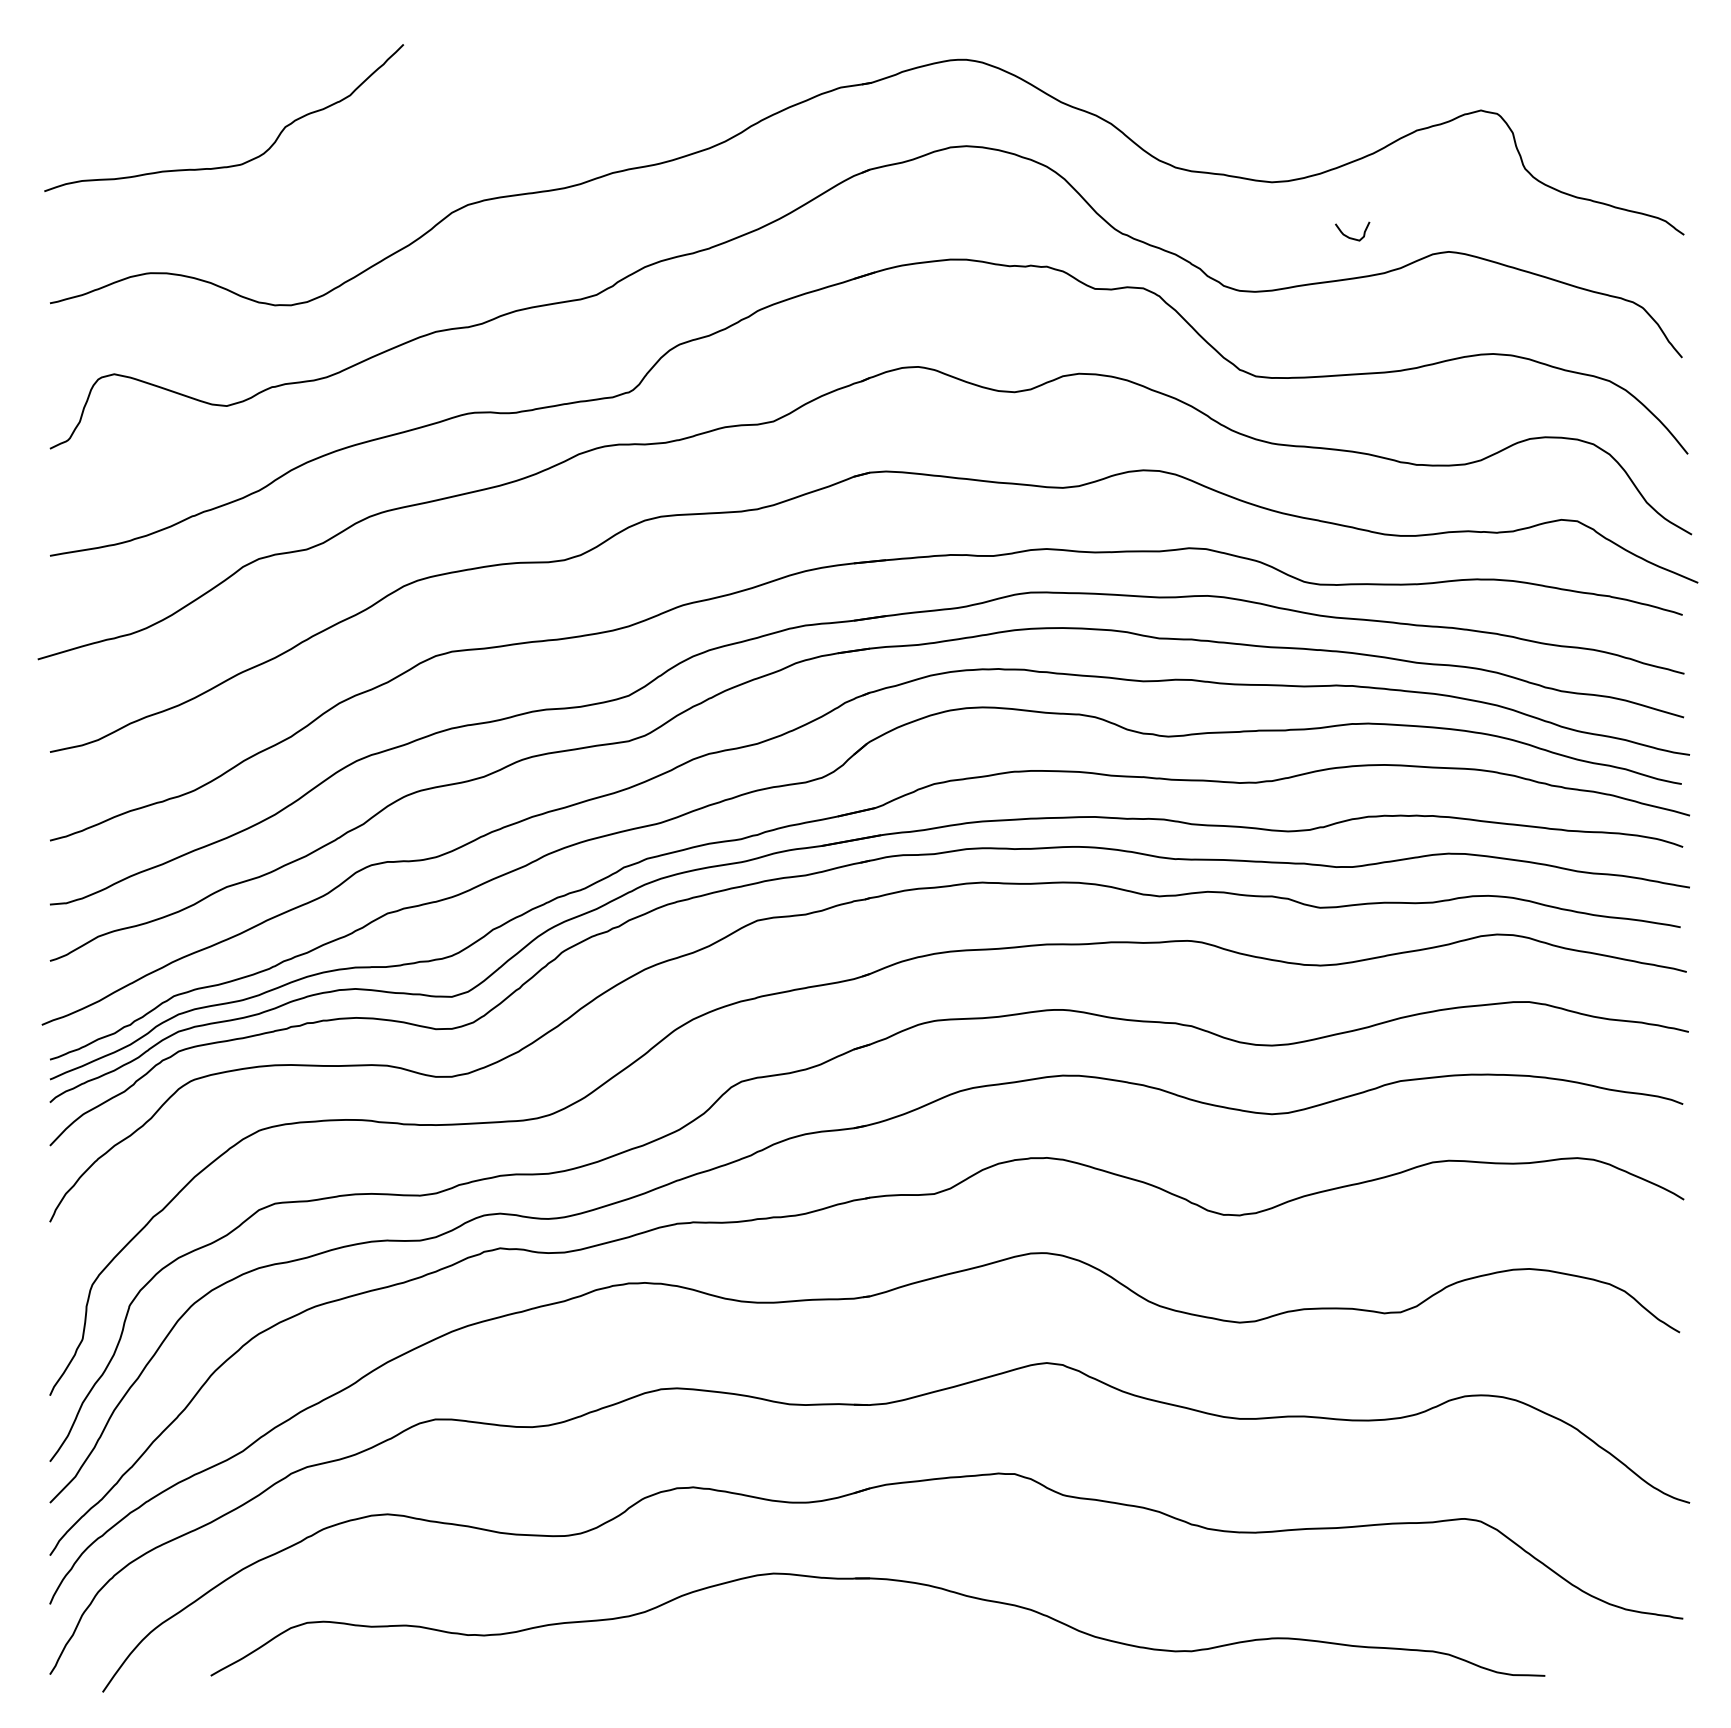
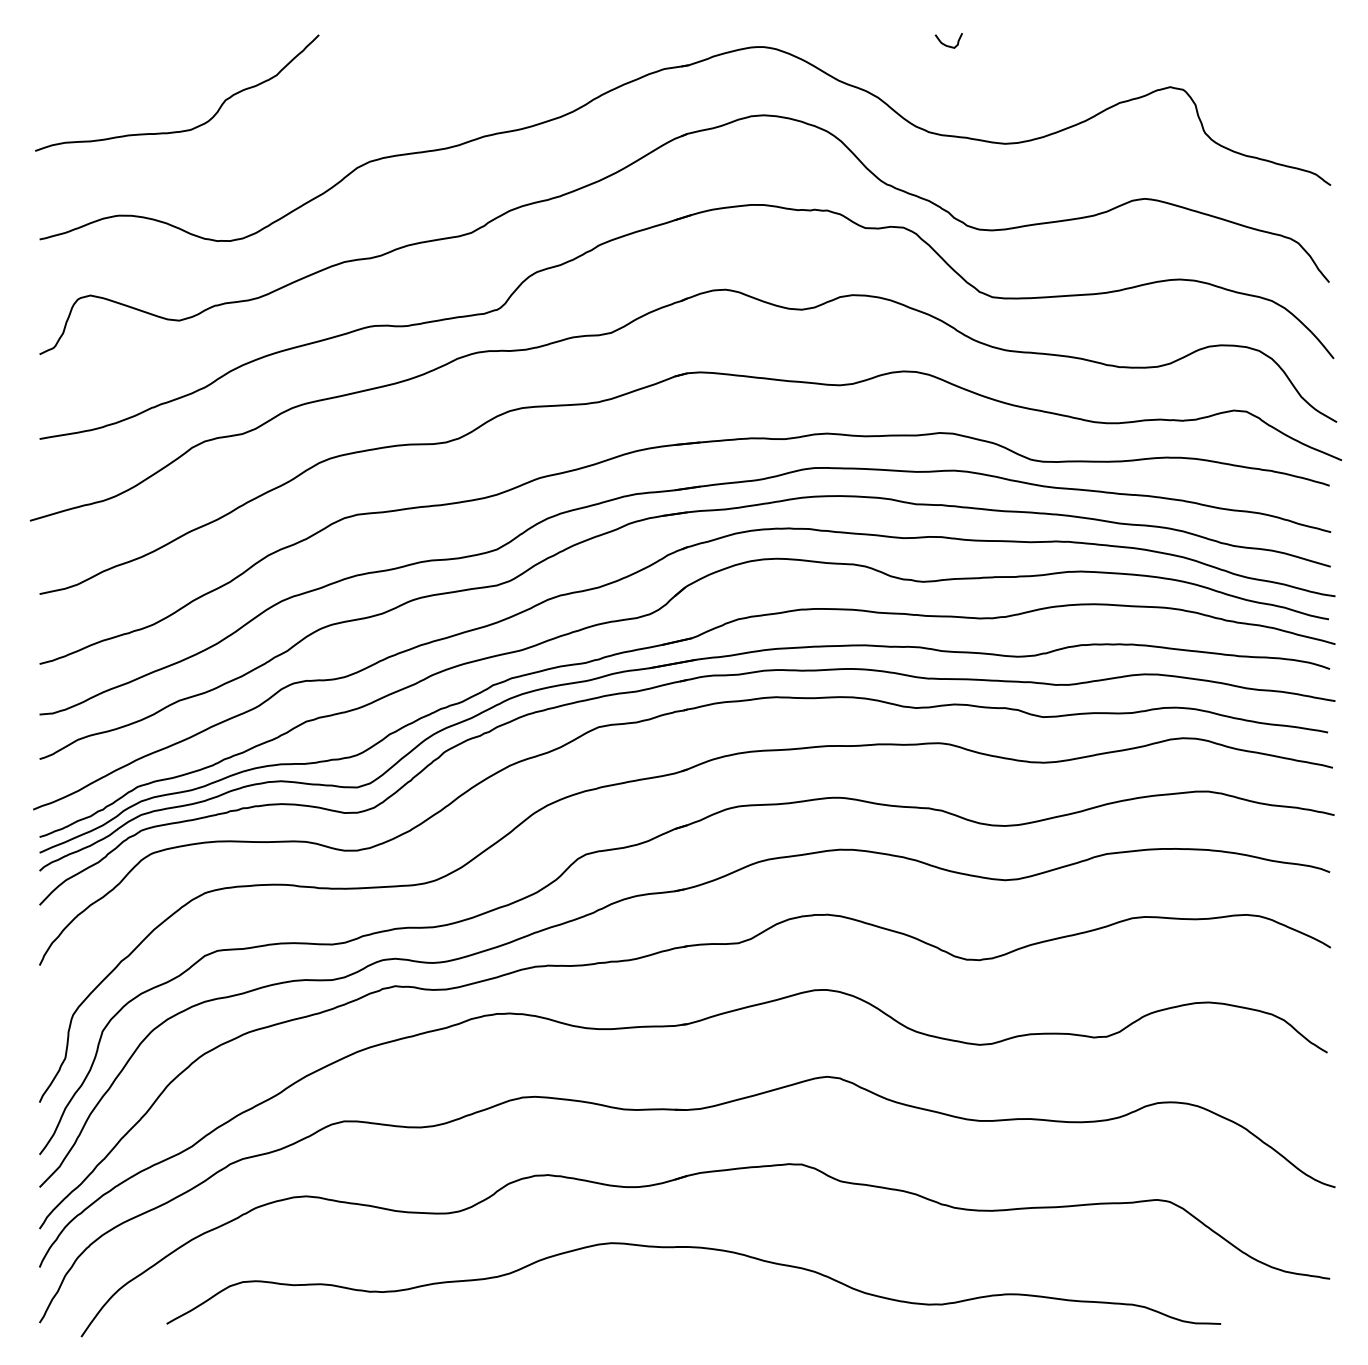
curve: (1349, 236) -> (946, 44), moved

